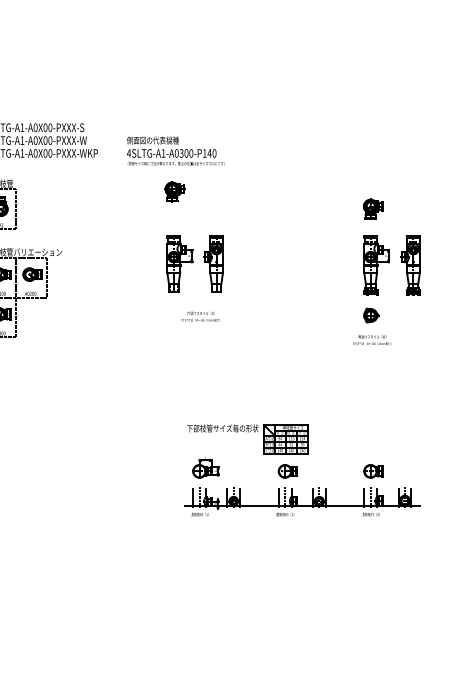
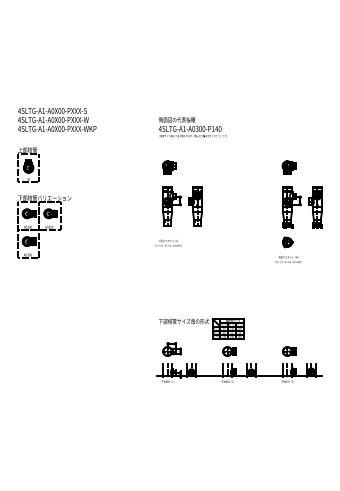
text: (175, 151) -> (192, 127), moved
part: (173, 191) -> (168, 167), moved
part: (195, 264) -> (182, 206), moved

